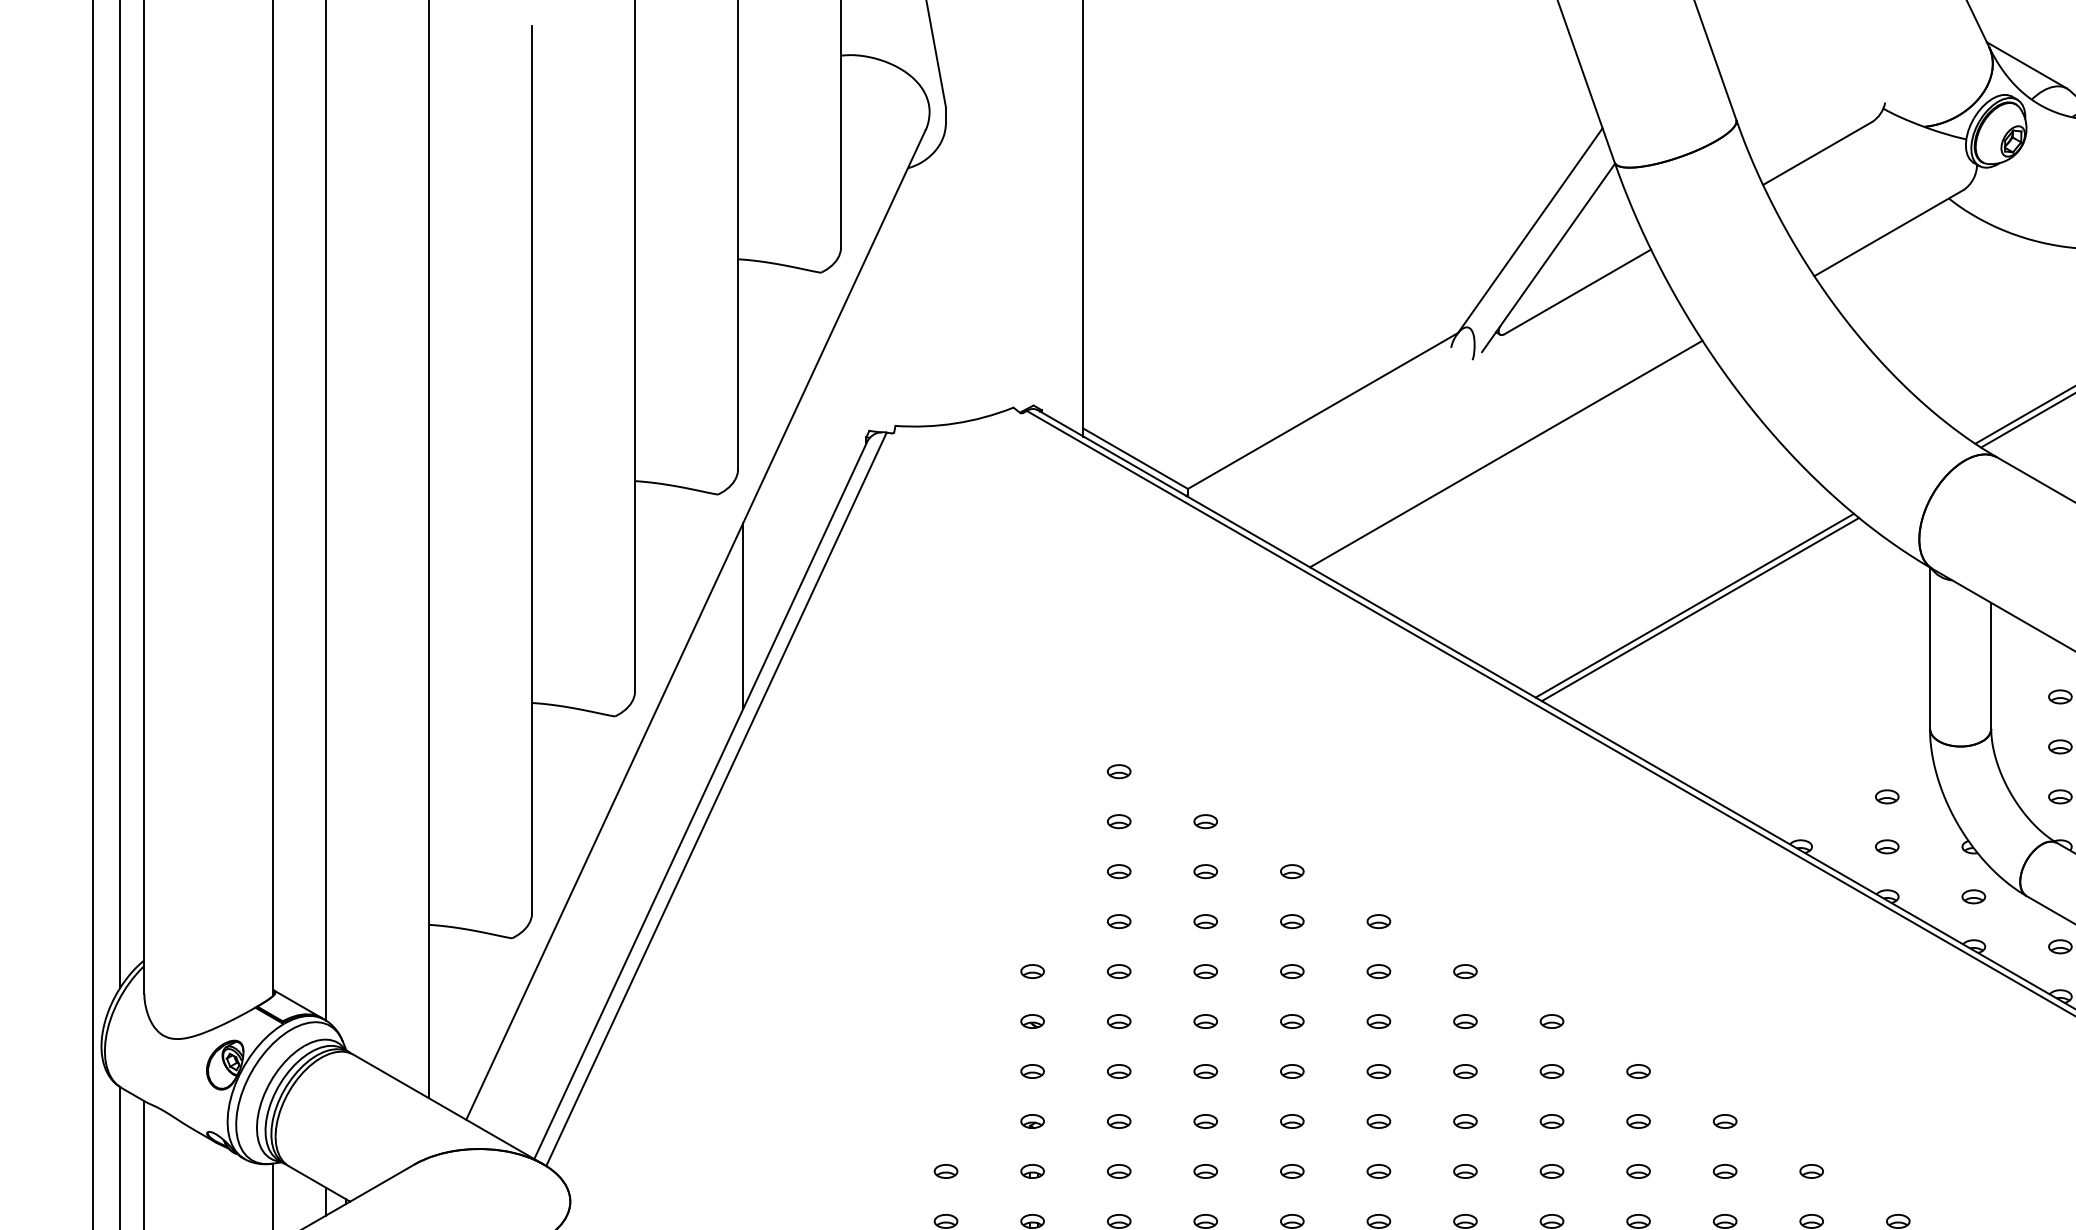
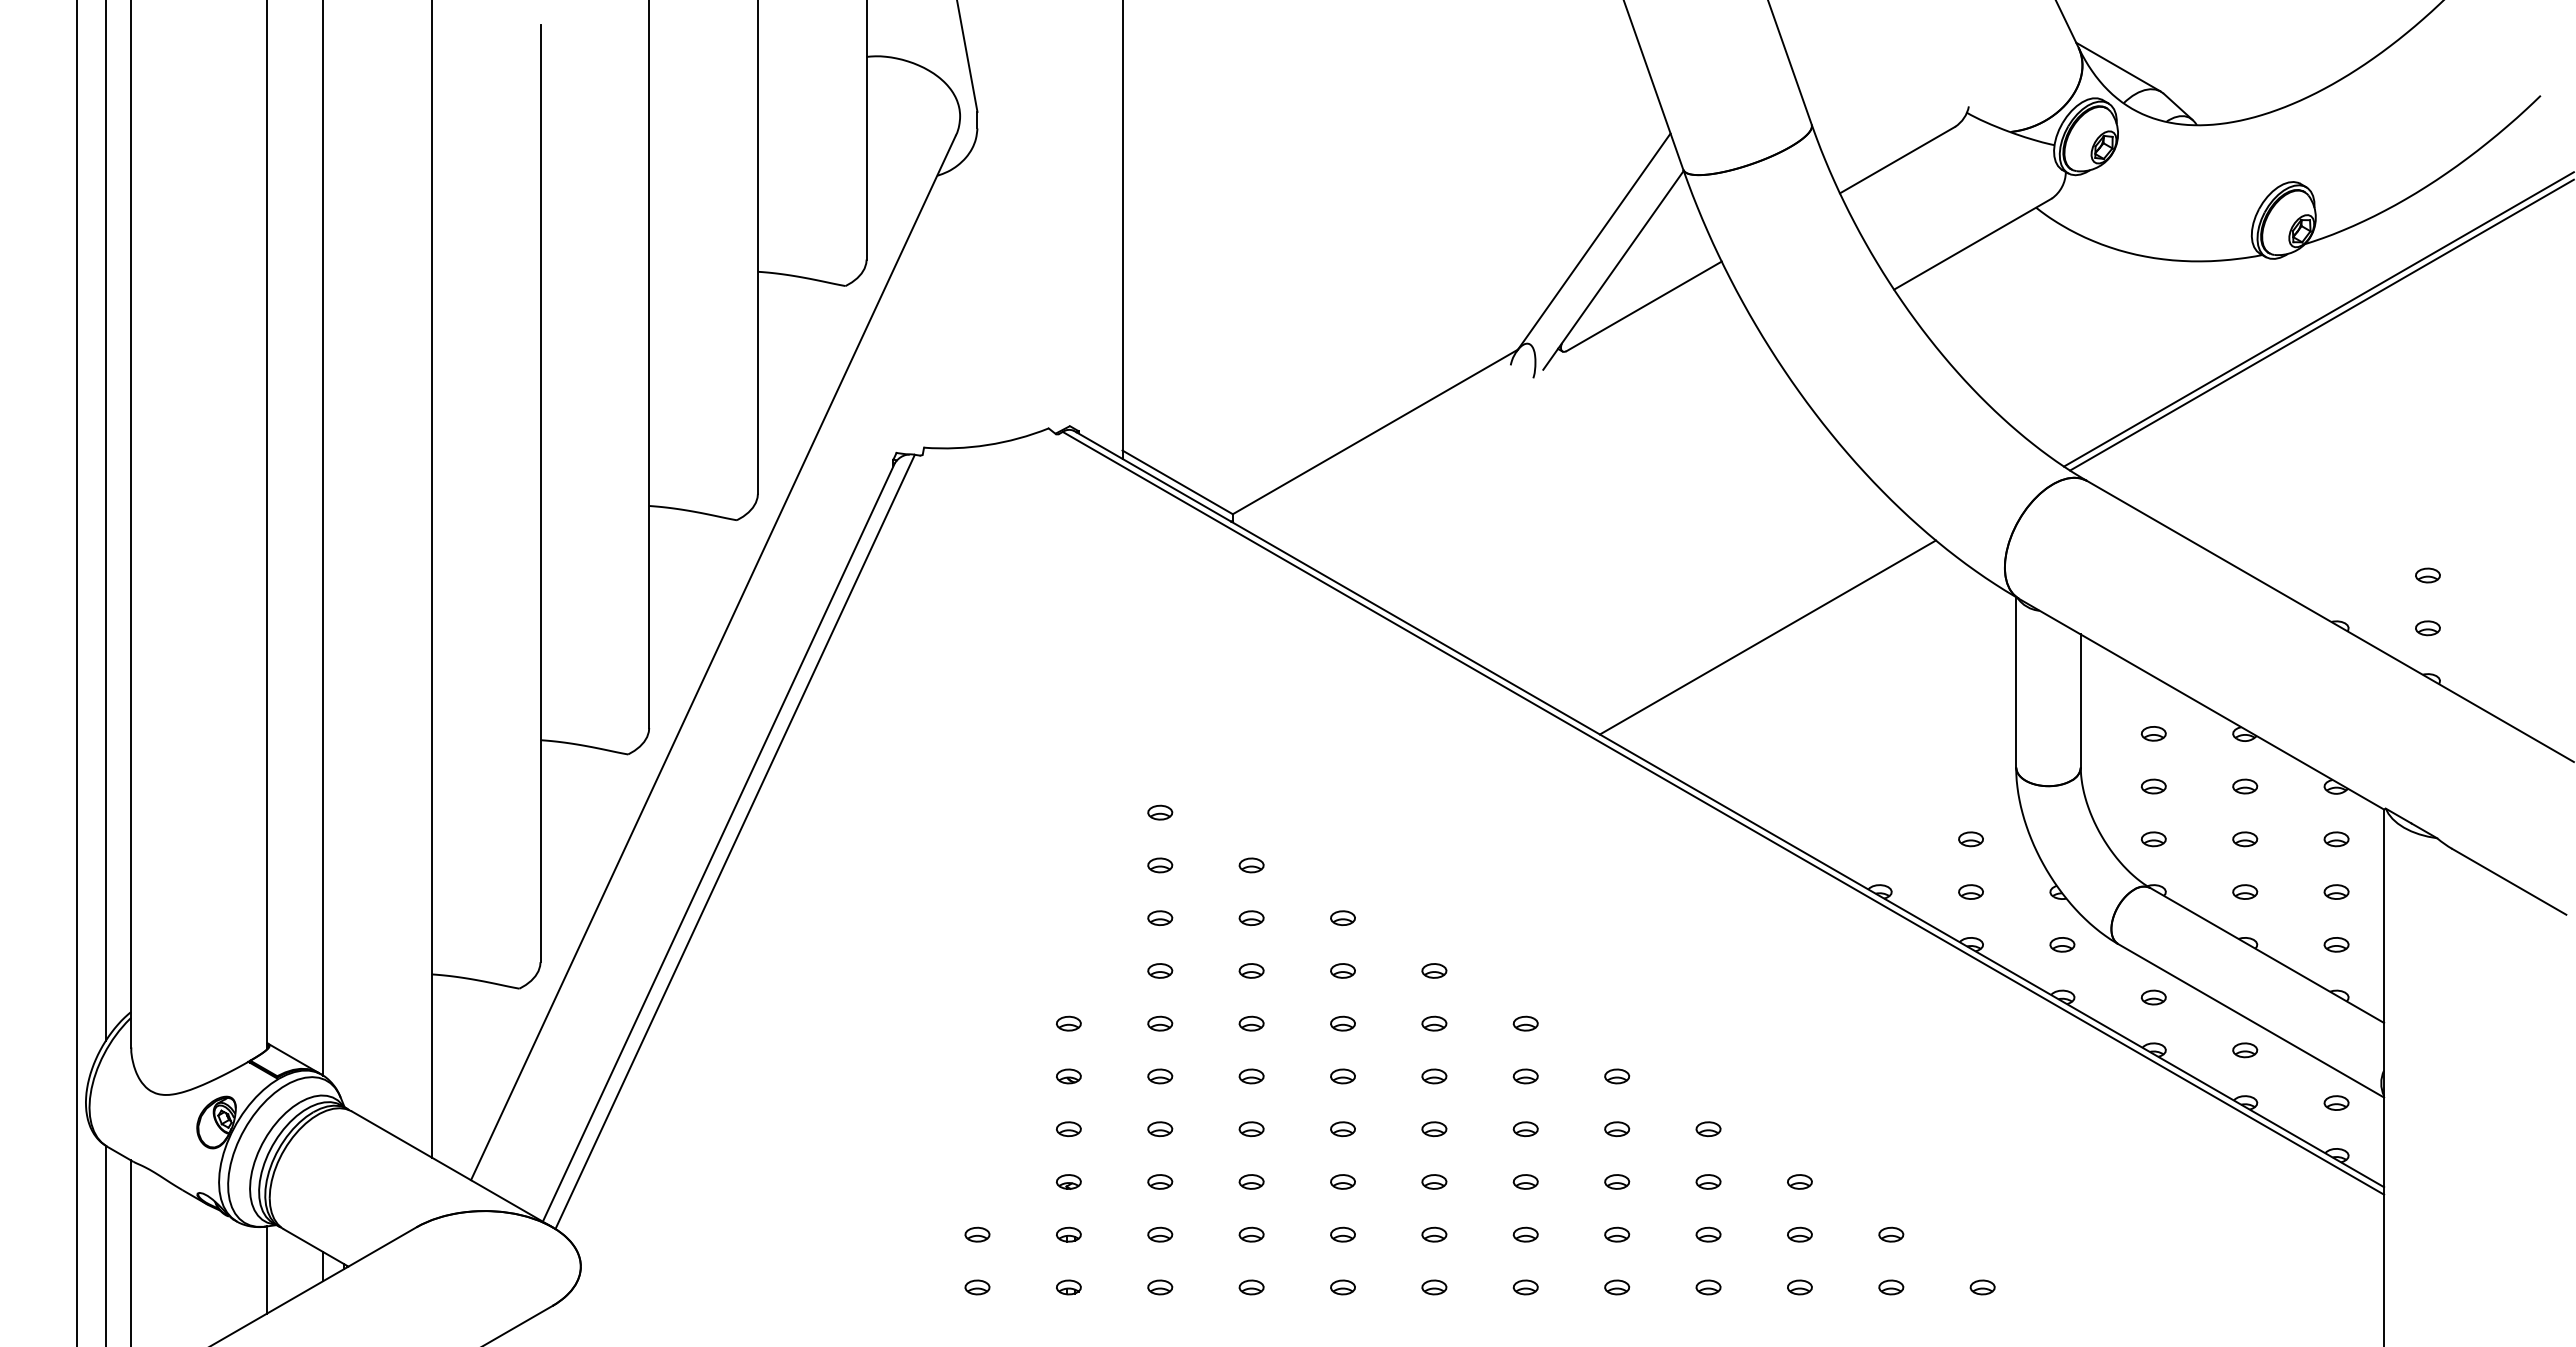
line: (1505, 453) -> (1568, 476), removed
line: (1700, 609) -> (1773, 641), removed
line: (743, 616) -> (763, 648), removed

